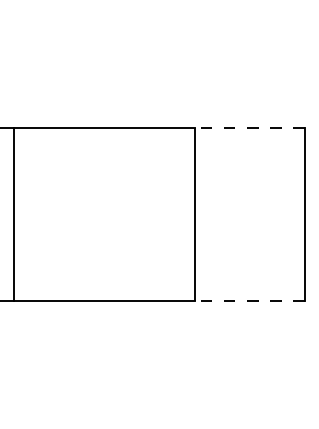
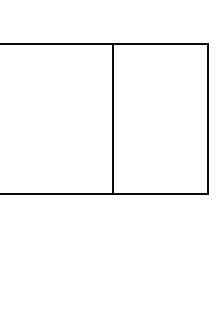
line: (250, 127) -> (160, 44), dashed -> solid
line: (250, 301) -> (160, 193), dashed -> solid

